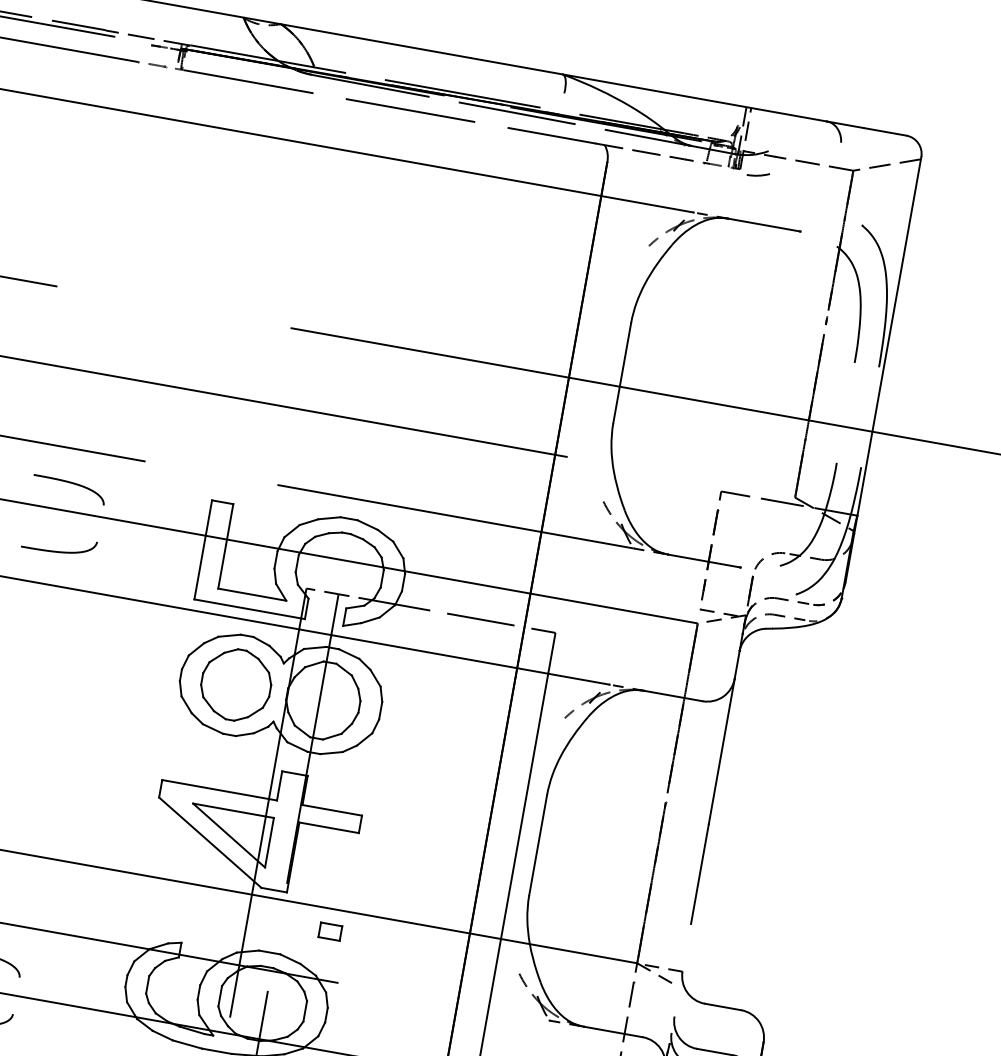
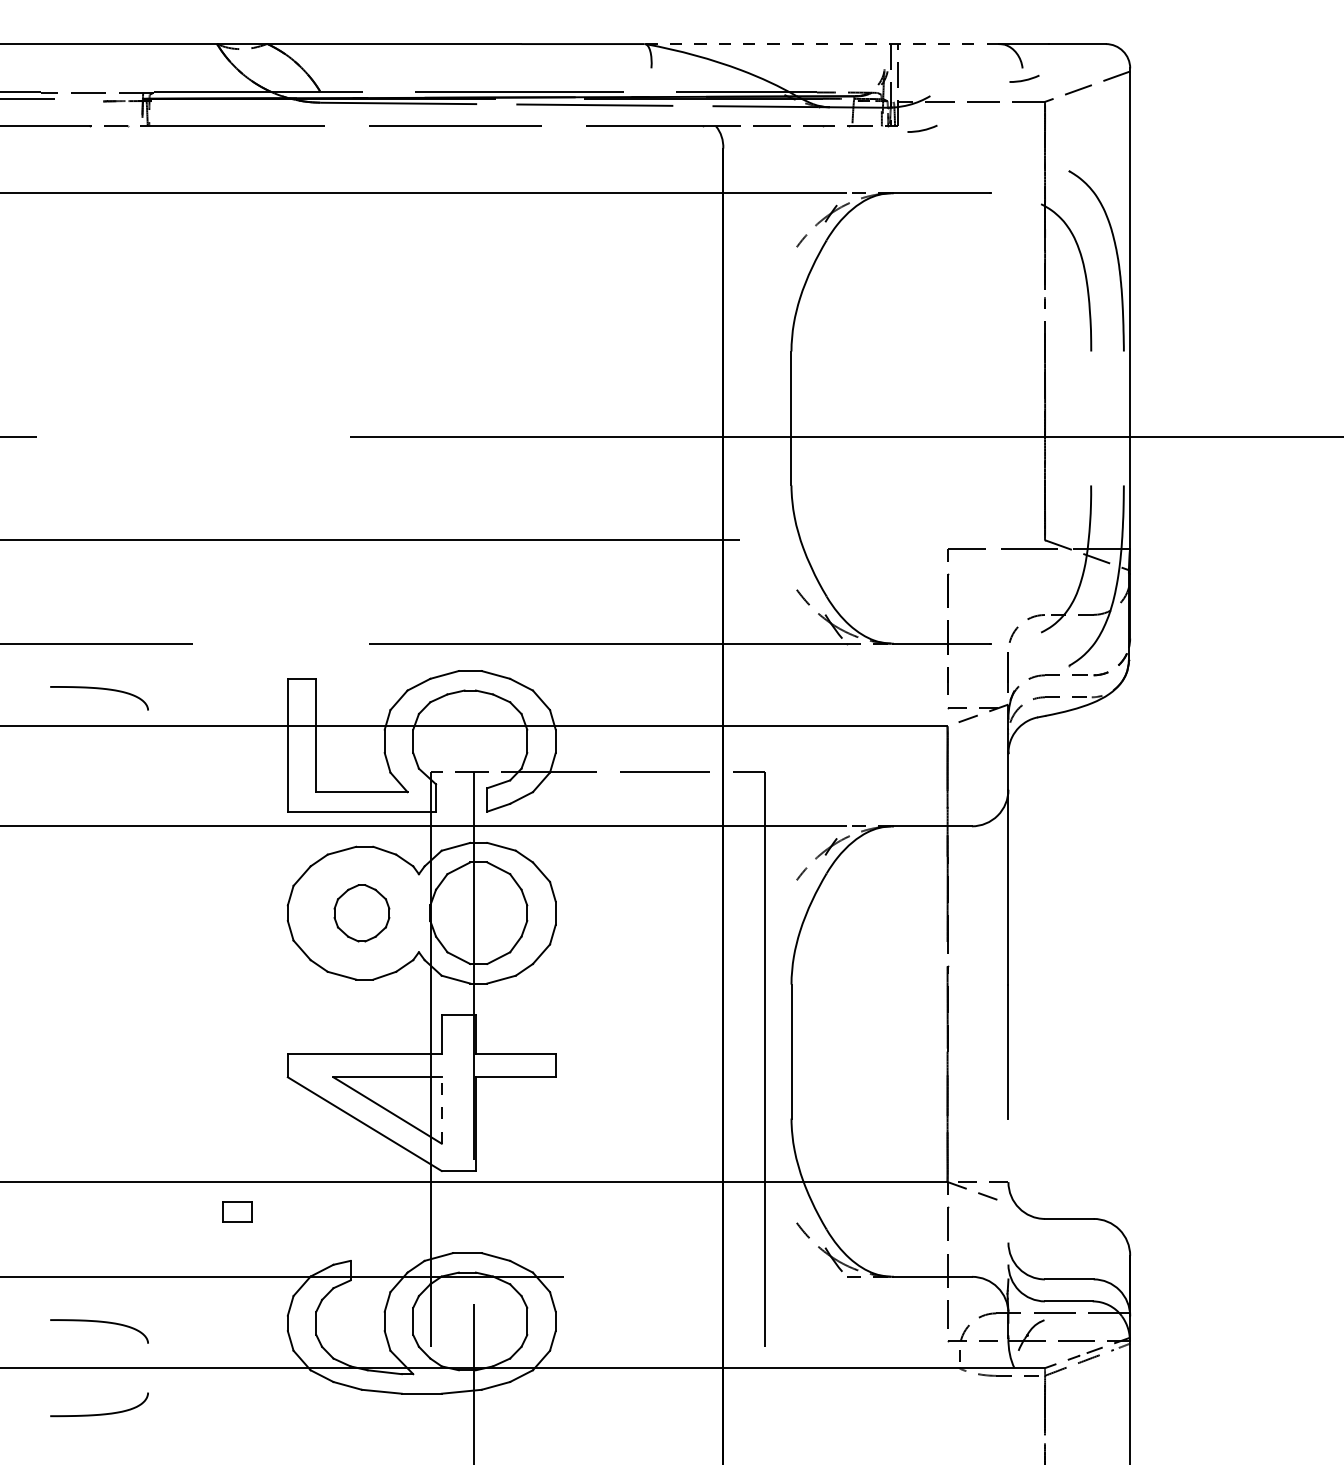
line: (694, 98) -> (821, 44), solid -> dashed
curve: (841, 151) -> (1024, 79), added
curve: (58, 551) -> (99, 780), removed
part: (235, 685) -> (361, 913), size x0.6
line: (269, 842) -> (441, 1110), solid -> dashed
part: (330, 931) -> (237, 1211), moved

